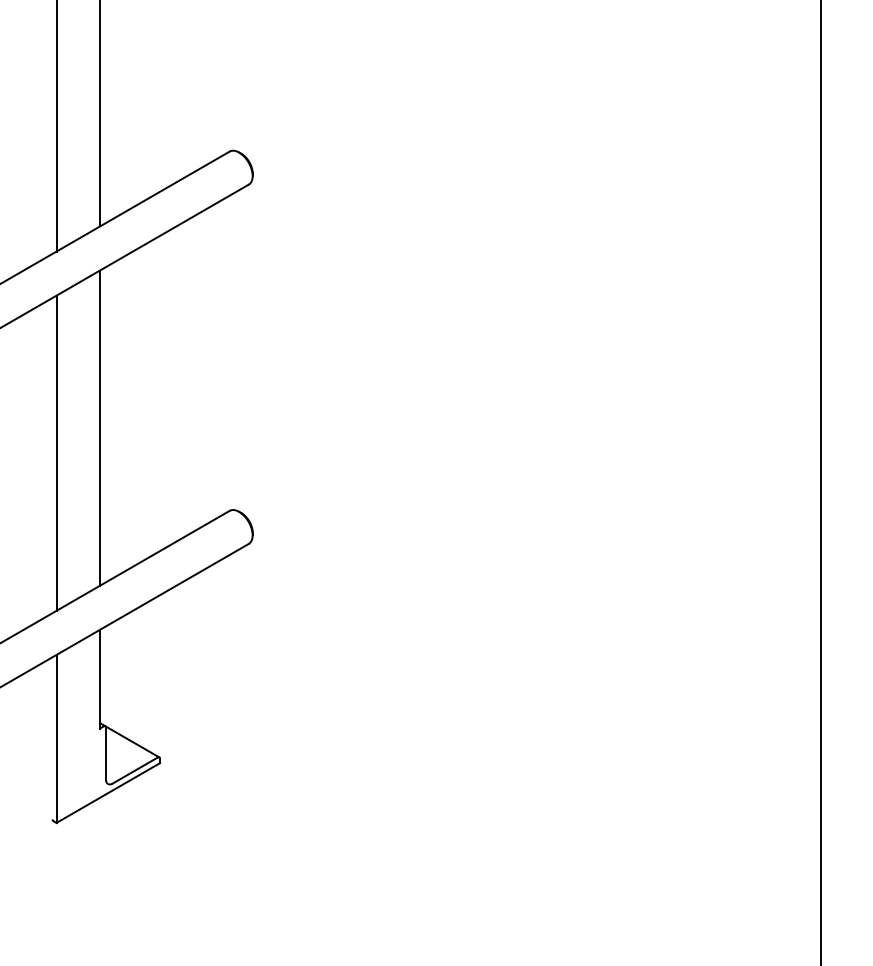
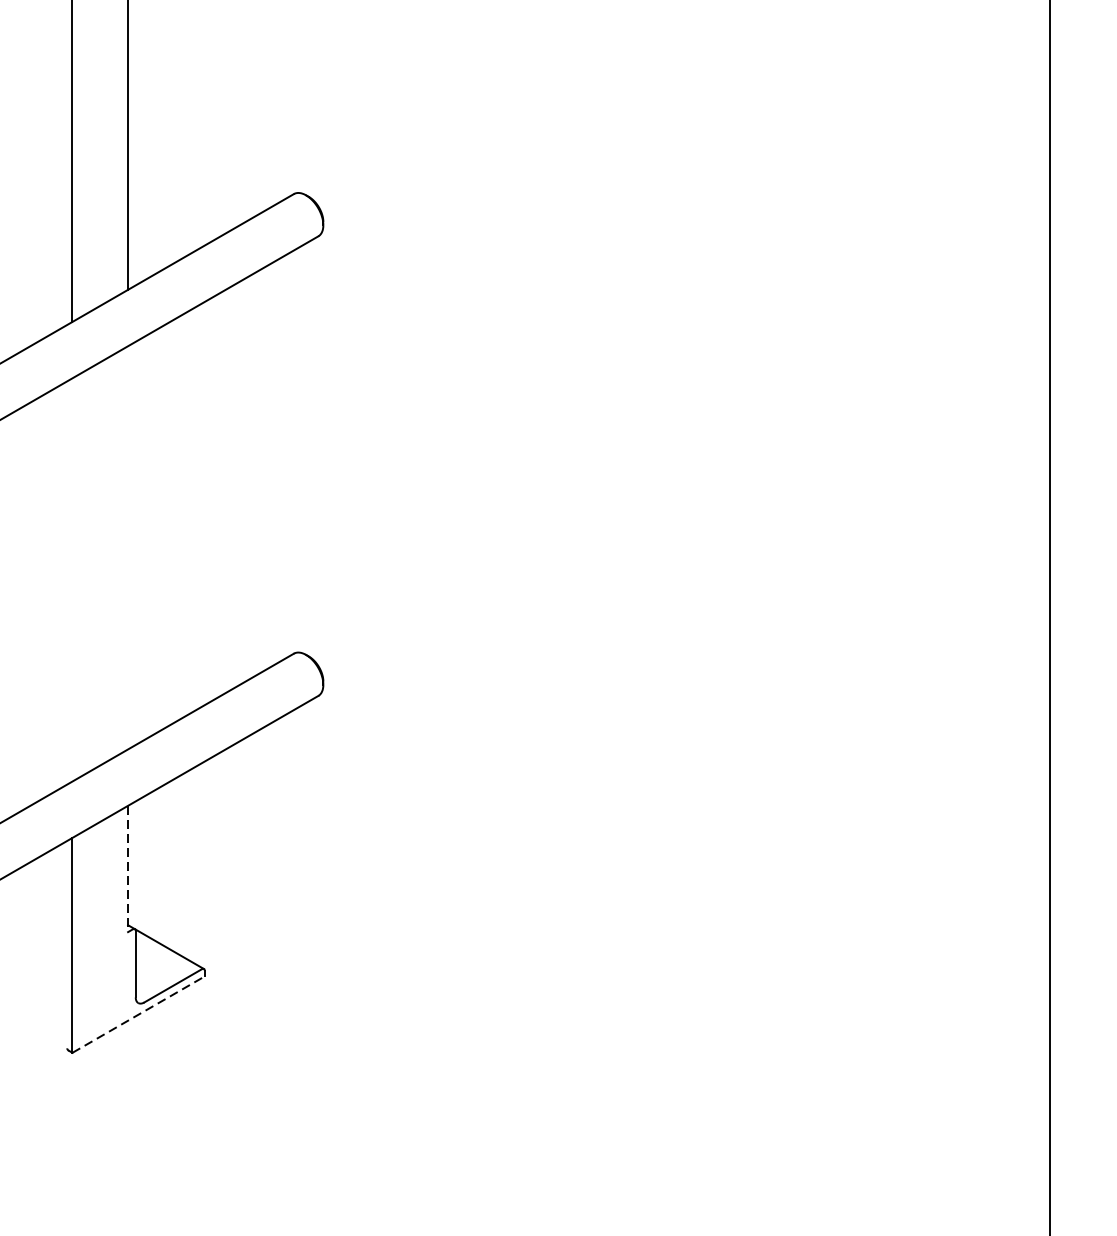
line: (100, 427) -> (128, 547), removed
line: (56, 452) -> (72, 578), removed
line: (100, 679) -> (128, 869), solid -> dashed
line: (108, 793) -> (138, 1015), solid -> dashed

